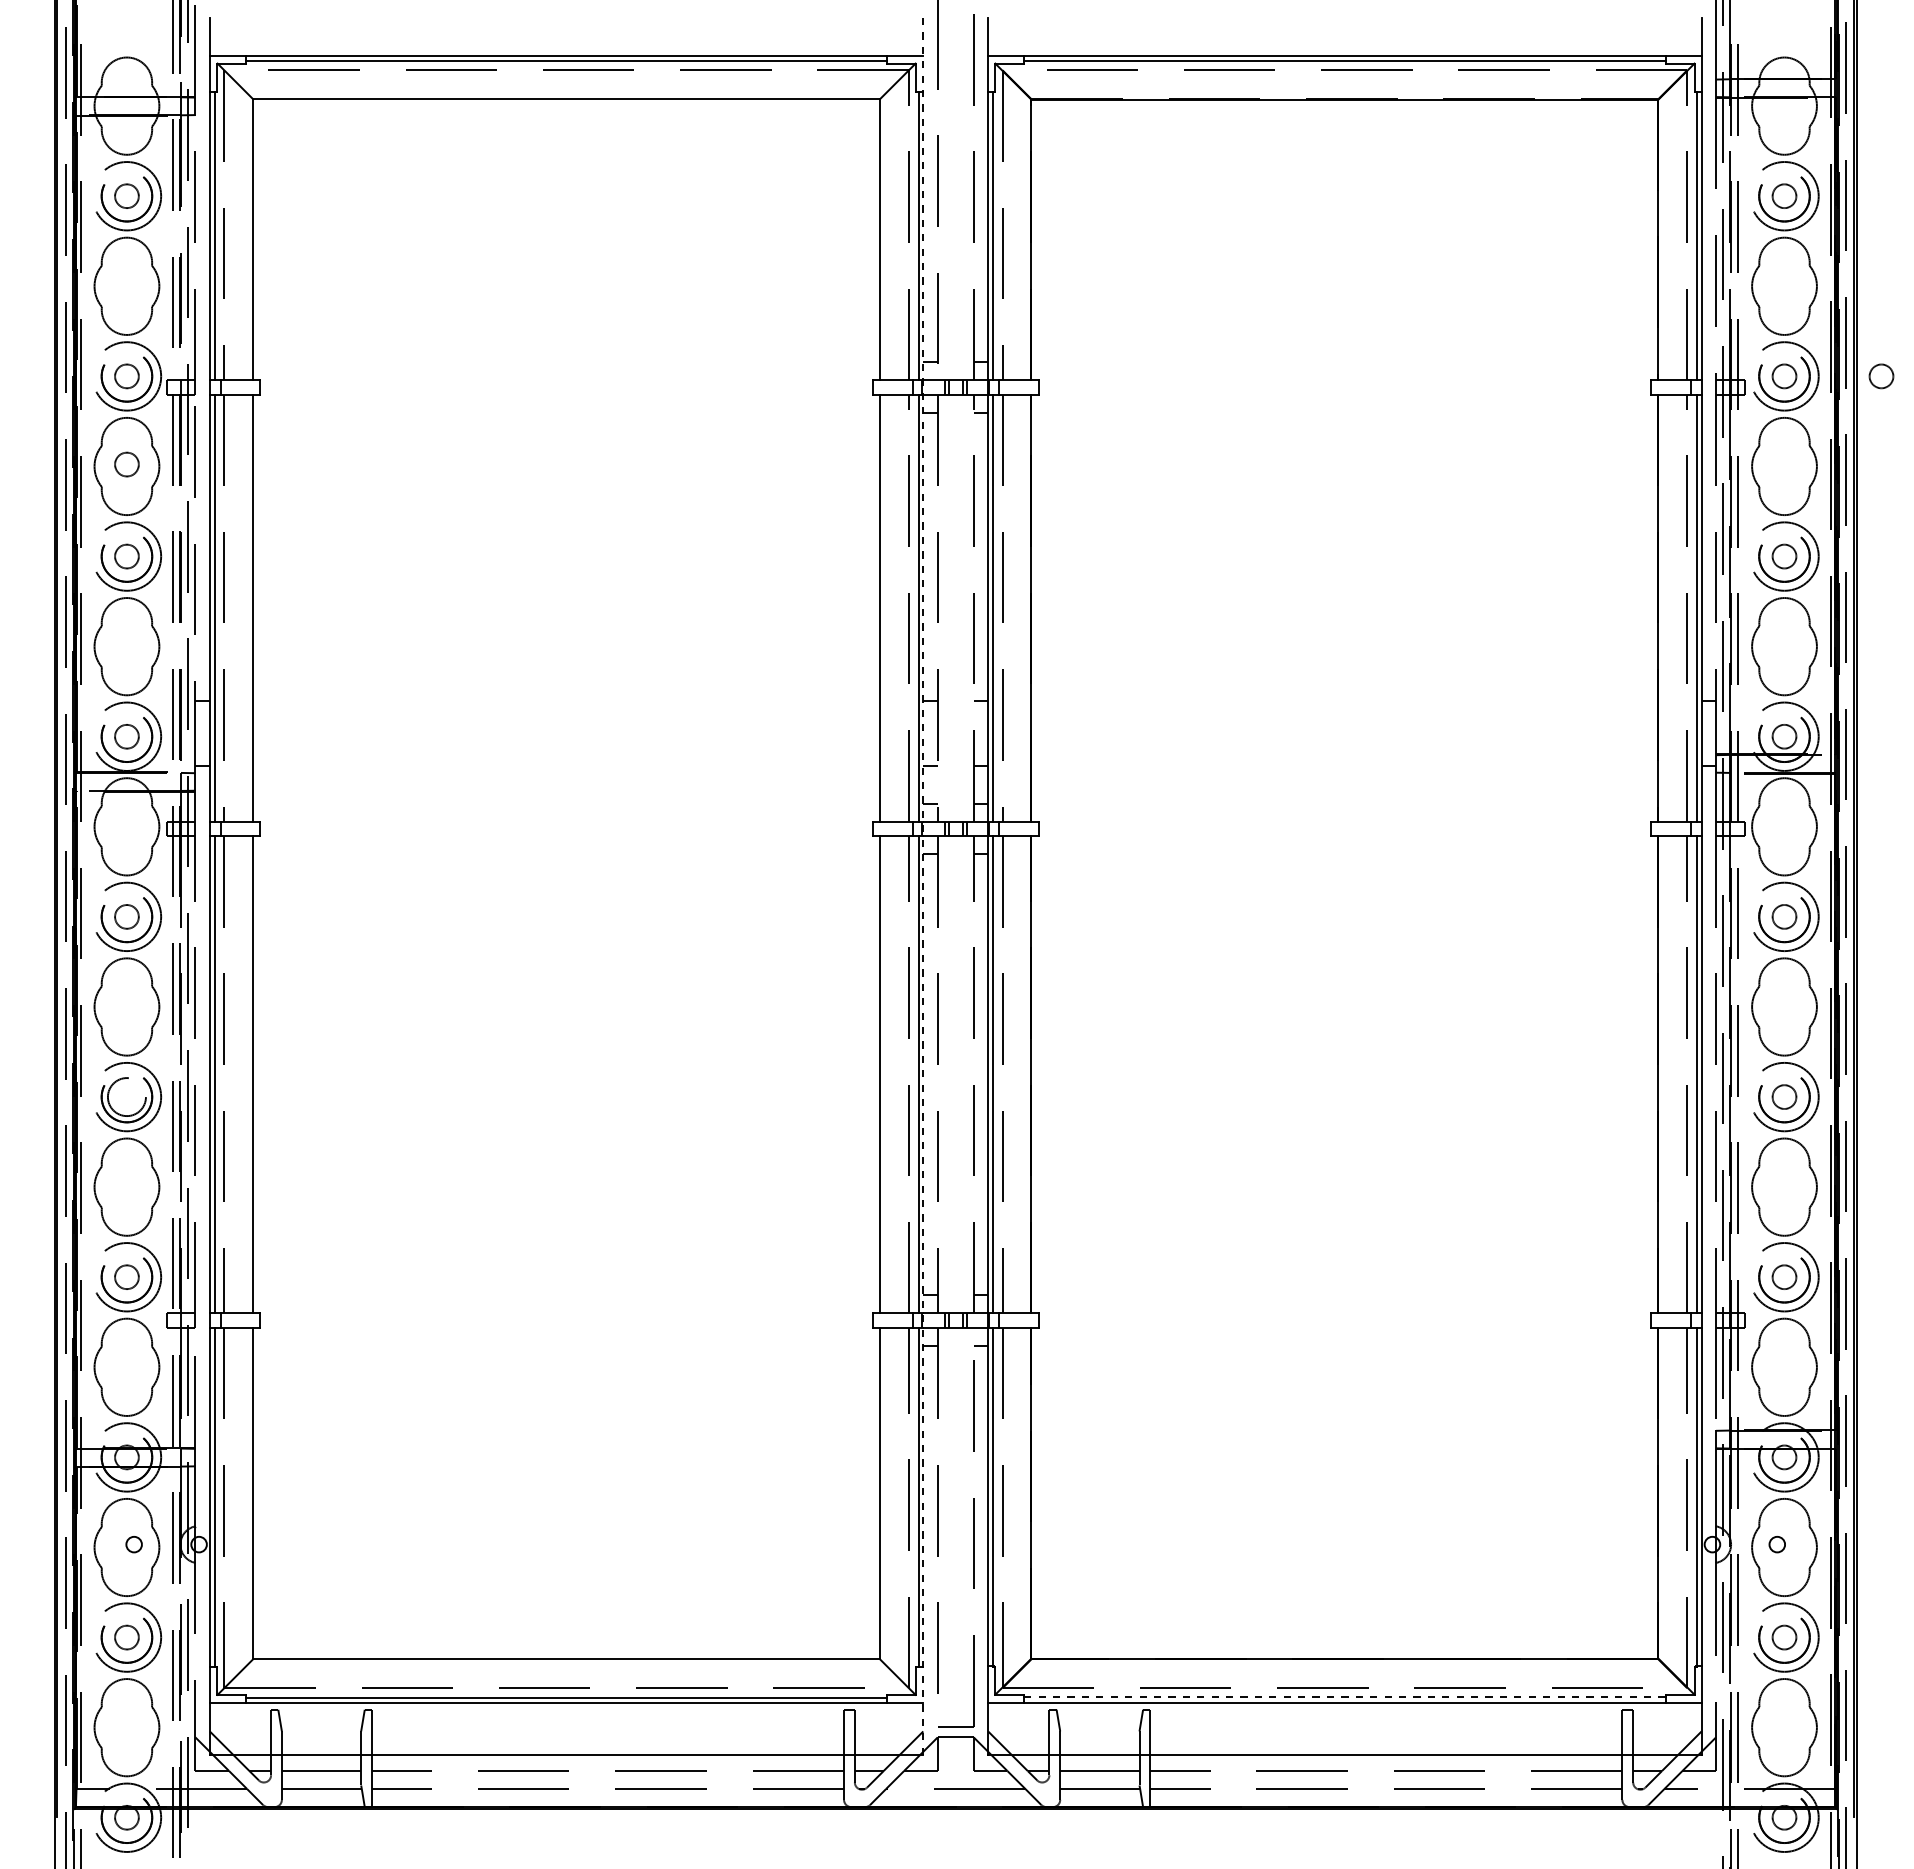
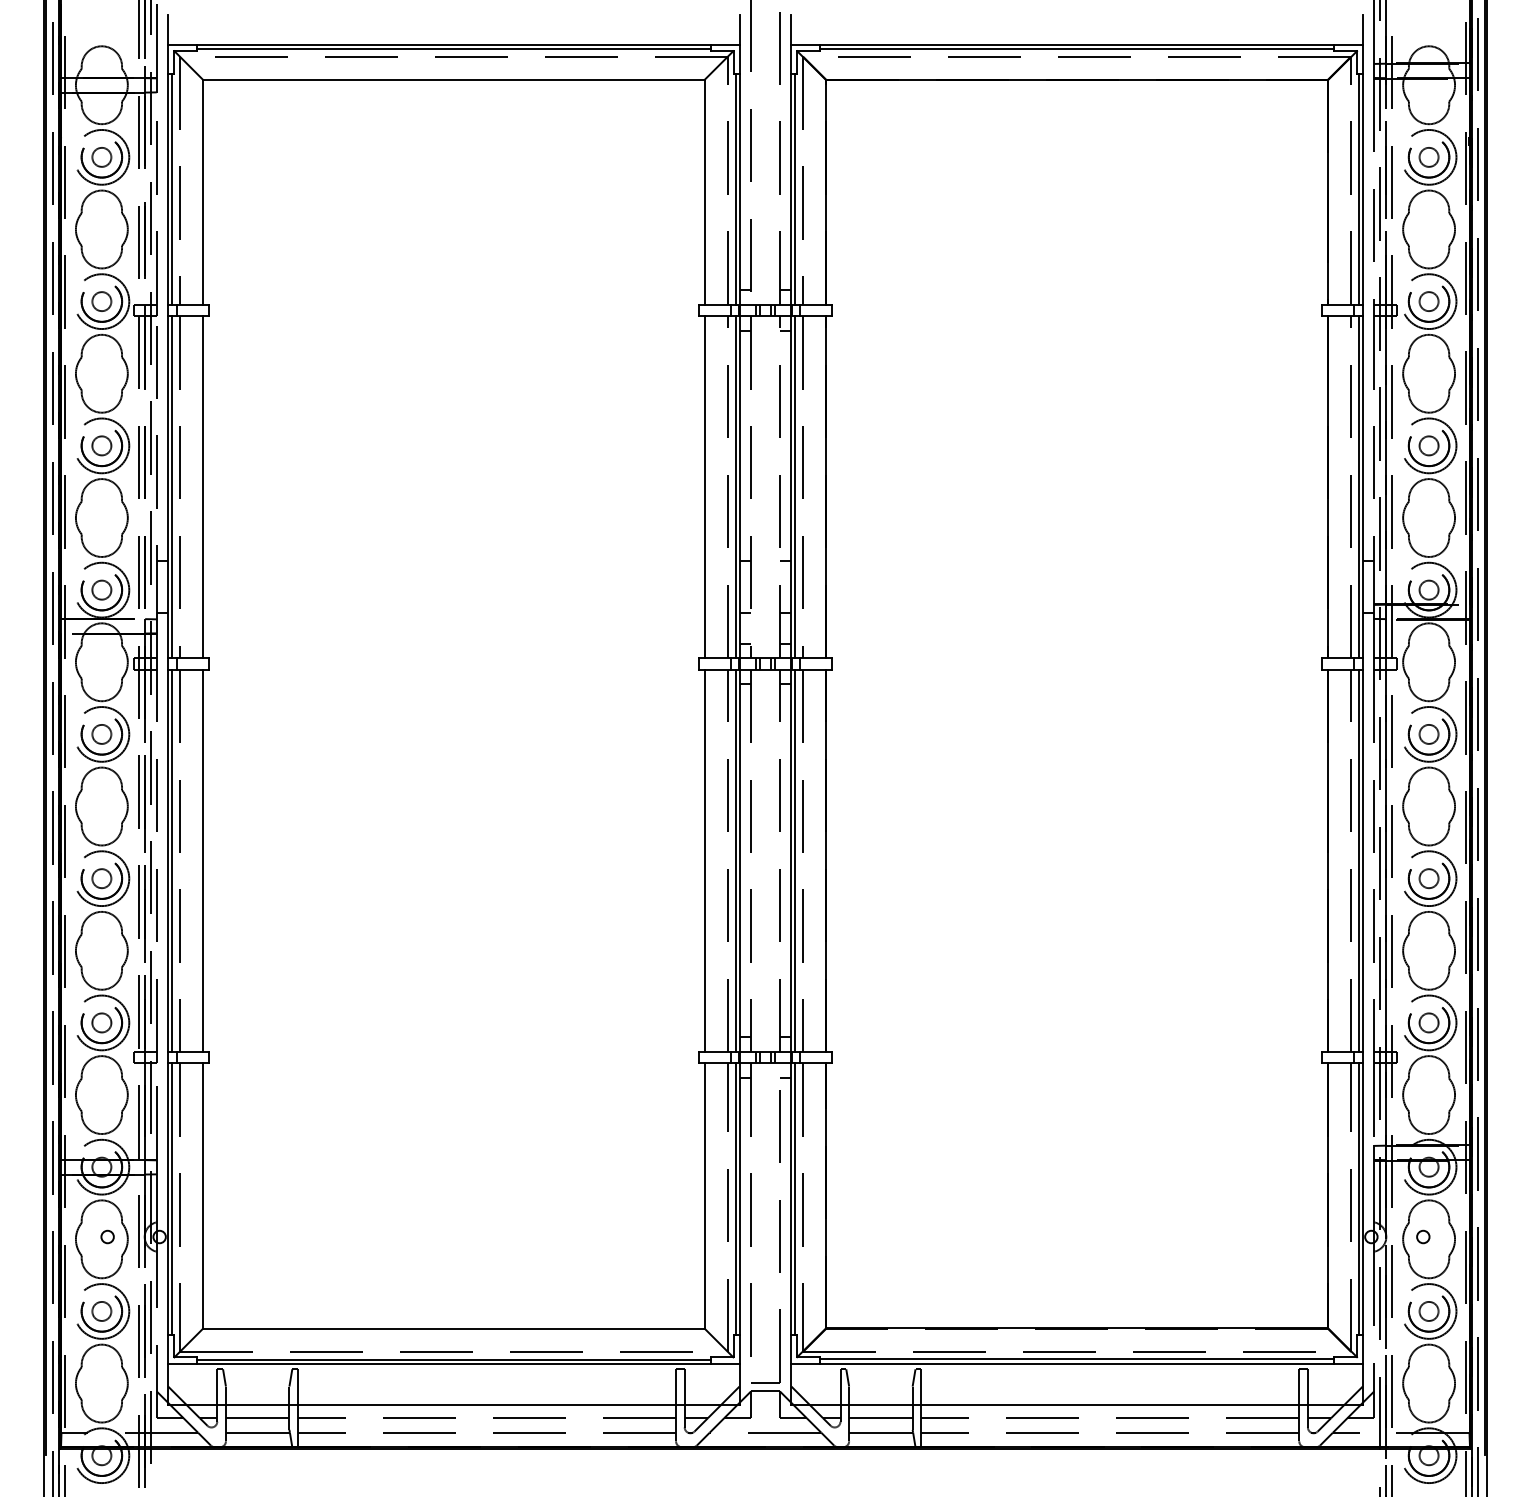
circle: (1881, 376) -> (1506, 301), removed
circle: (126, 464) -> (101, 372), removed
line: (923, 885) -> (739, 709), dashed -> solid
circle: (126, 1096) -> (101, 878), size x0.62
line: (1344, 1697) -> (1076, 1359), dashed -> solid

